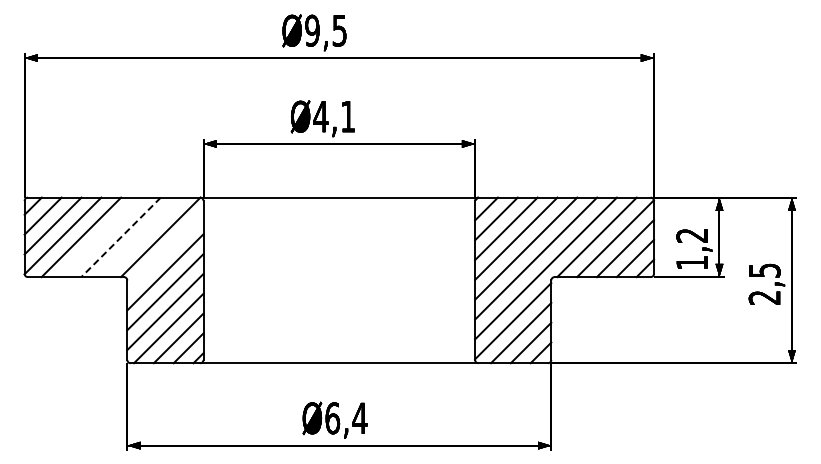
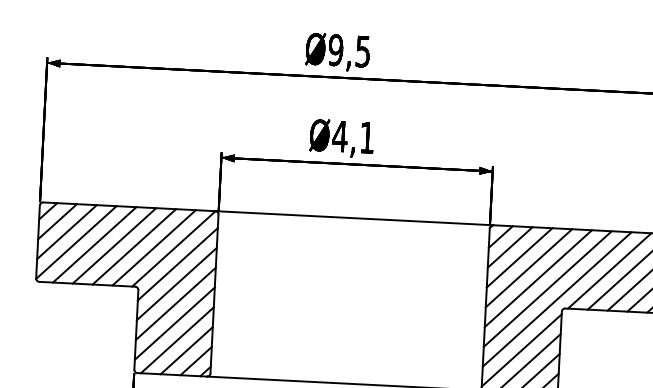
line: (101, 237) -> (114, 246), added
line: (120, 237) -> (133, 246), dashed -> solid
line: (140, 237) -> (153, 247), added
line: (165, 252) -> (177, 264), added

